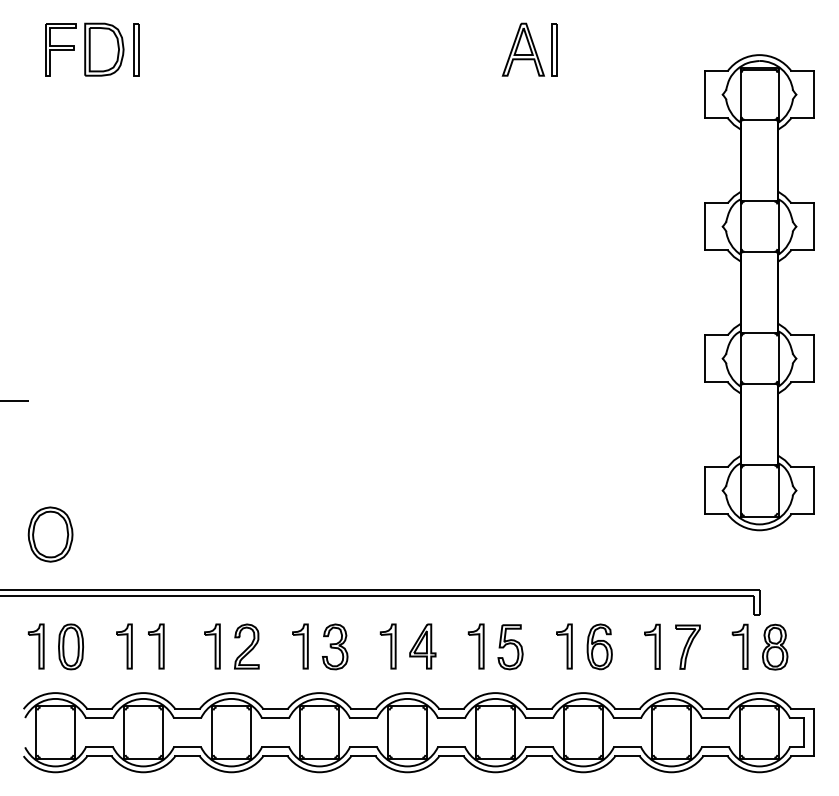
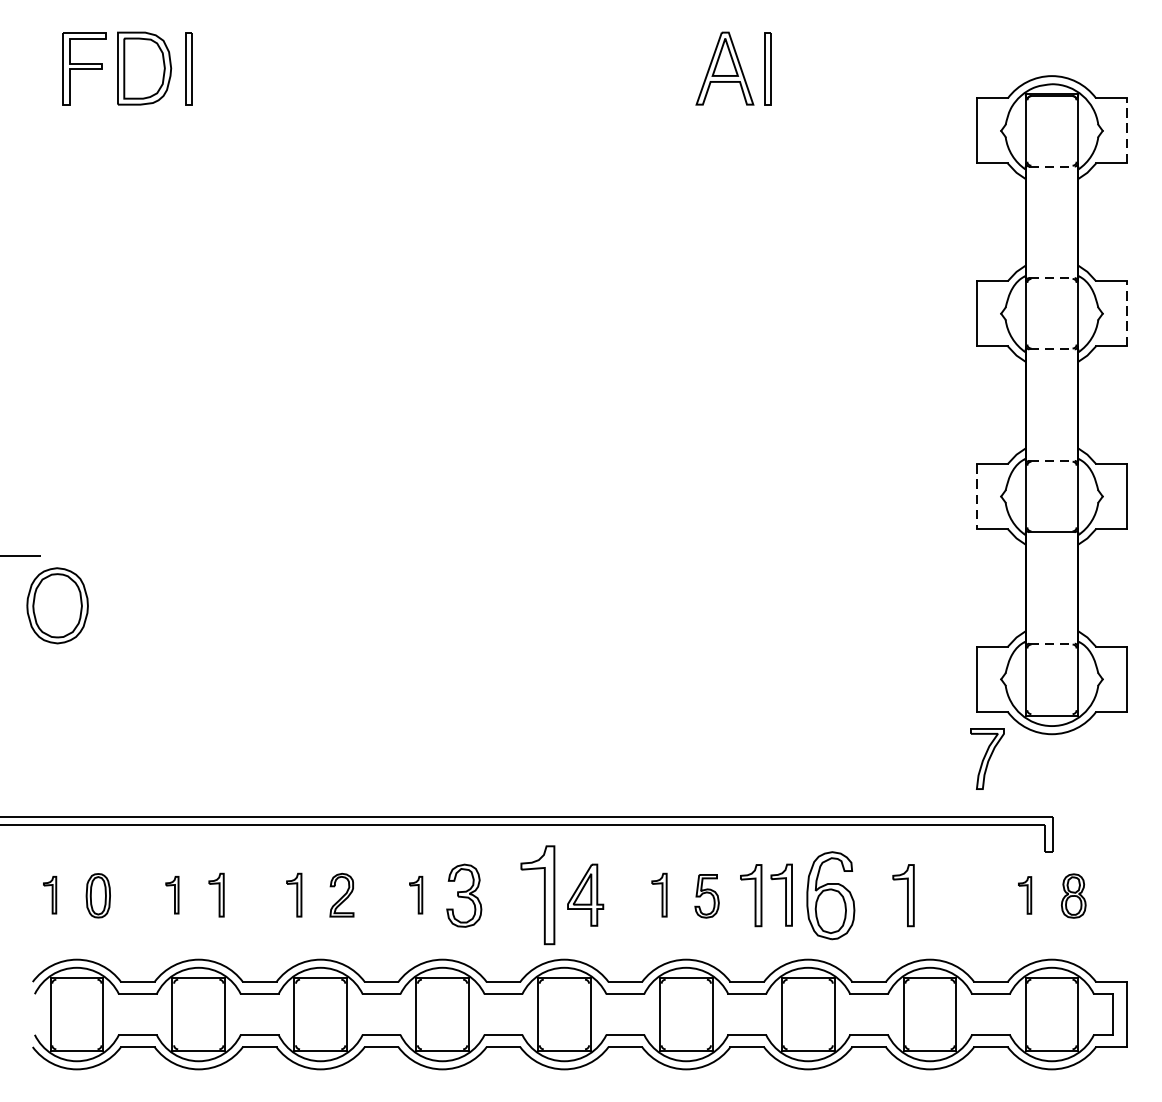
line: (813, 94) -> (1126, 130), solid -> dashed
line: (760, 120) -> (1053, 166), solid -> dashed
line: (760, 200) -> (1053, 277), solid -> dashed
line: (813, 226) -> (1126, 313), solid -> dashed
line: (760, 252) -> (1053, 349), solid -> dashed
line: (760, 332) -> (1053, 460), solid -> dashed
line: (705, 359) -> (977, 497), solid -> dashed
line: (760, 464) -> (1053, 643), solid -> dashed
part: (50, 534) -> (57, 605), moved
part: (35, 646) -> (49, 895), size x0.6
part: (70, 646) -> (97, 895), size x0.7
part: (124, 646) -> (172, 895), size x0.6
part: (156, 646) -> (216, 895), size x0.7
part: (212, 646) -> (294, 895), size x0.7
part: (246, 646) -> (341, 895), size x0.7
part: (300, 646) -> (416, 895), size x0.6
part: (387, 646) -> (536, 895), size x1.6
part: (475, 646) -> (658, 895), size x0.7
part: (542, 646) -> (751, 895), added
part: (599, 646) -> (830, 895), size x1.4
part: (687, 646) -> (986, 758), moved
part: (739, 646) -> (1024, 895), size x0.6
part: (775, 646) -> (1074, 895), size x0.7
part: (510, 647) -> (707, 896), size x0.7

